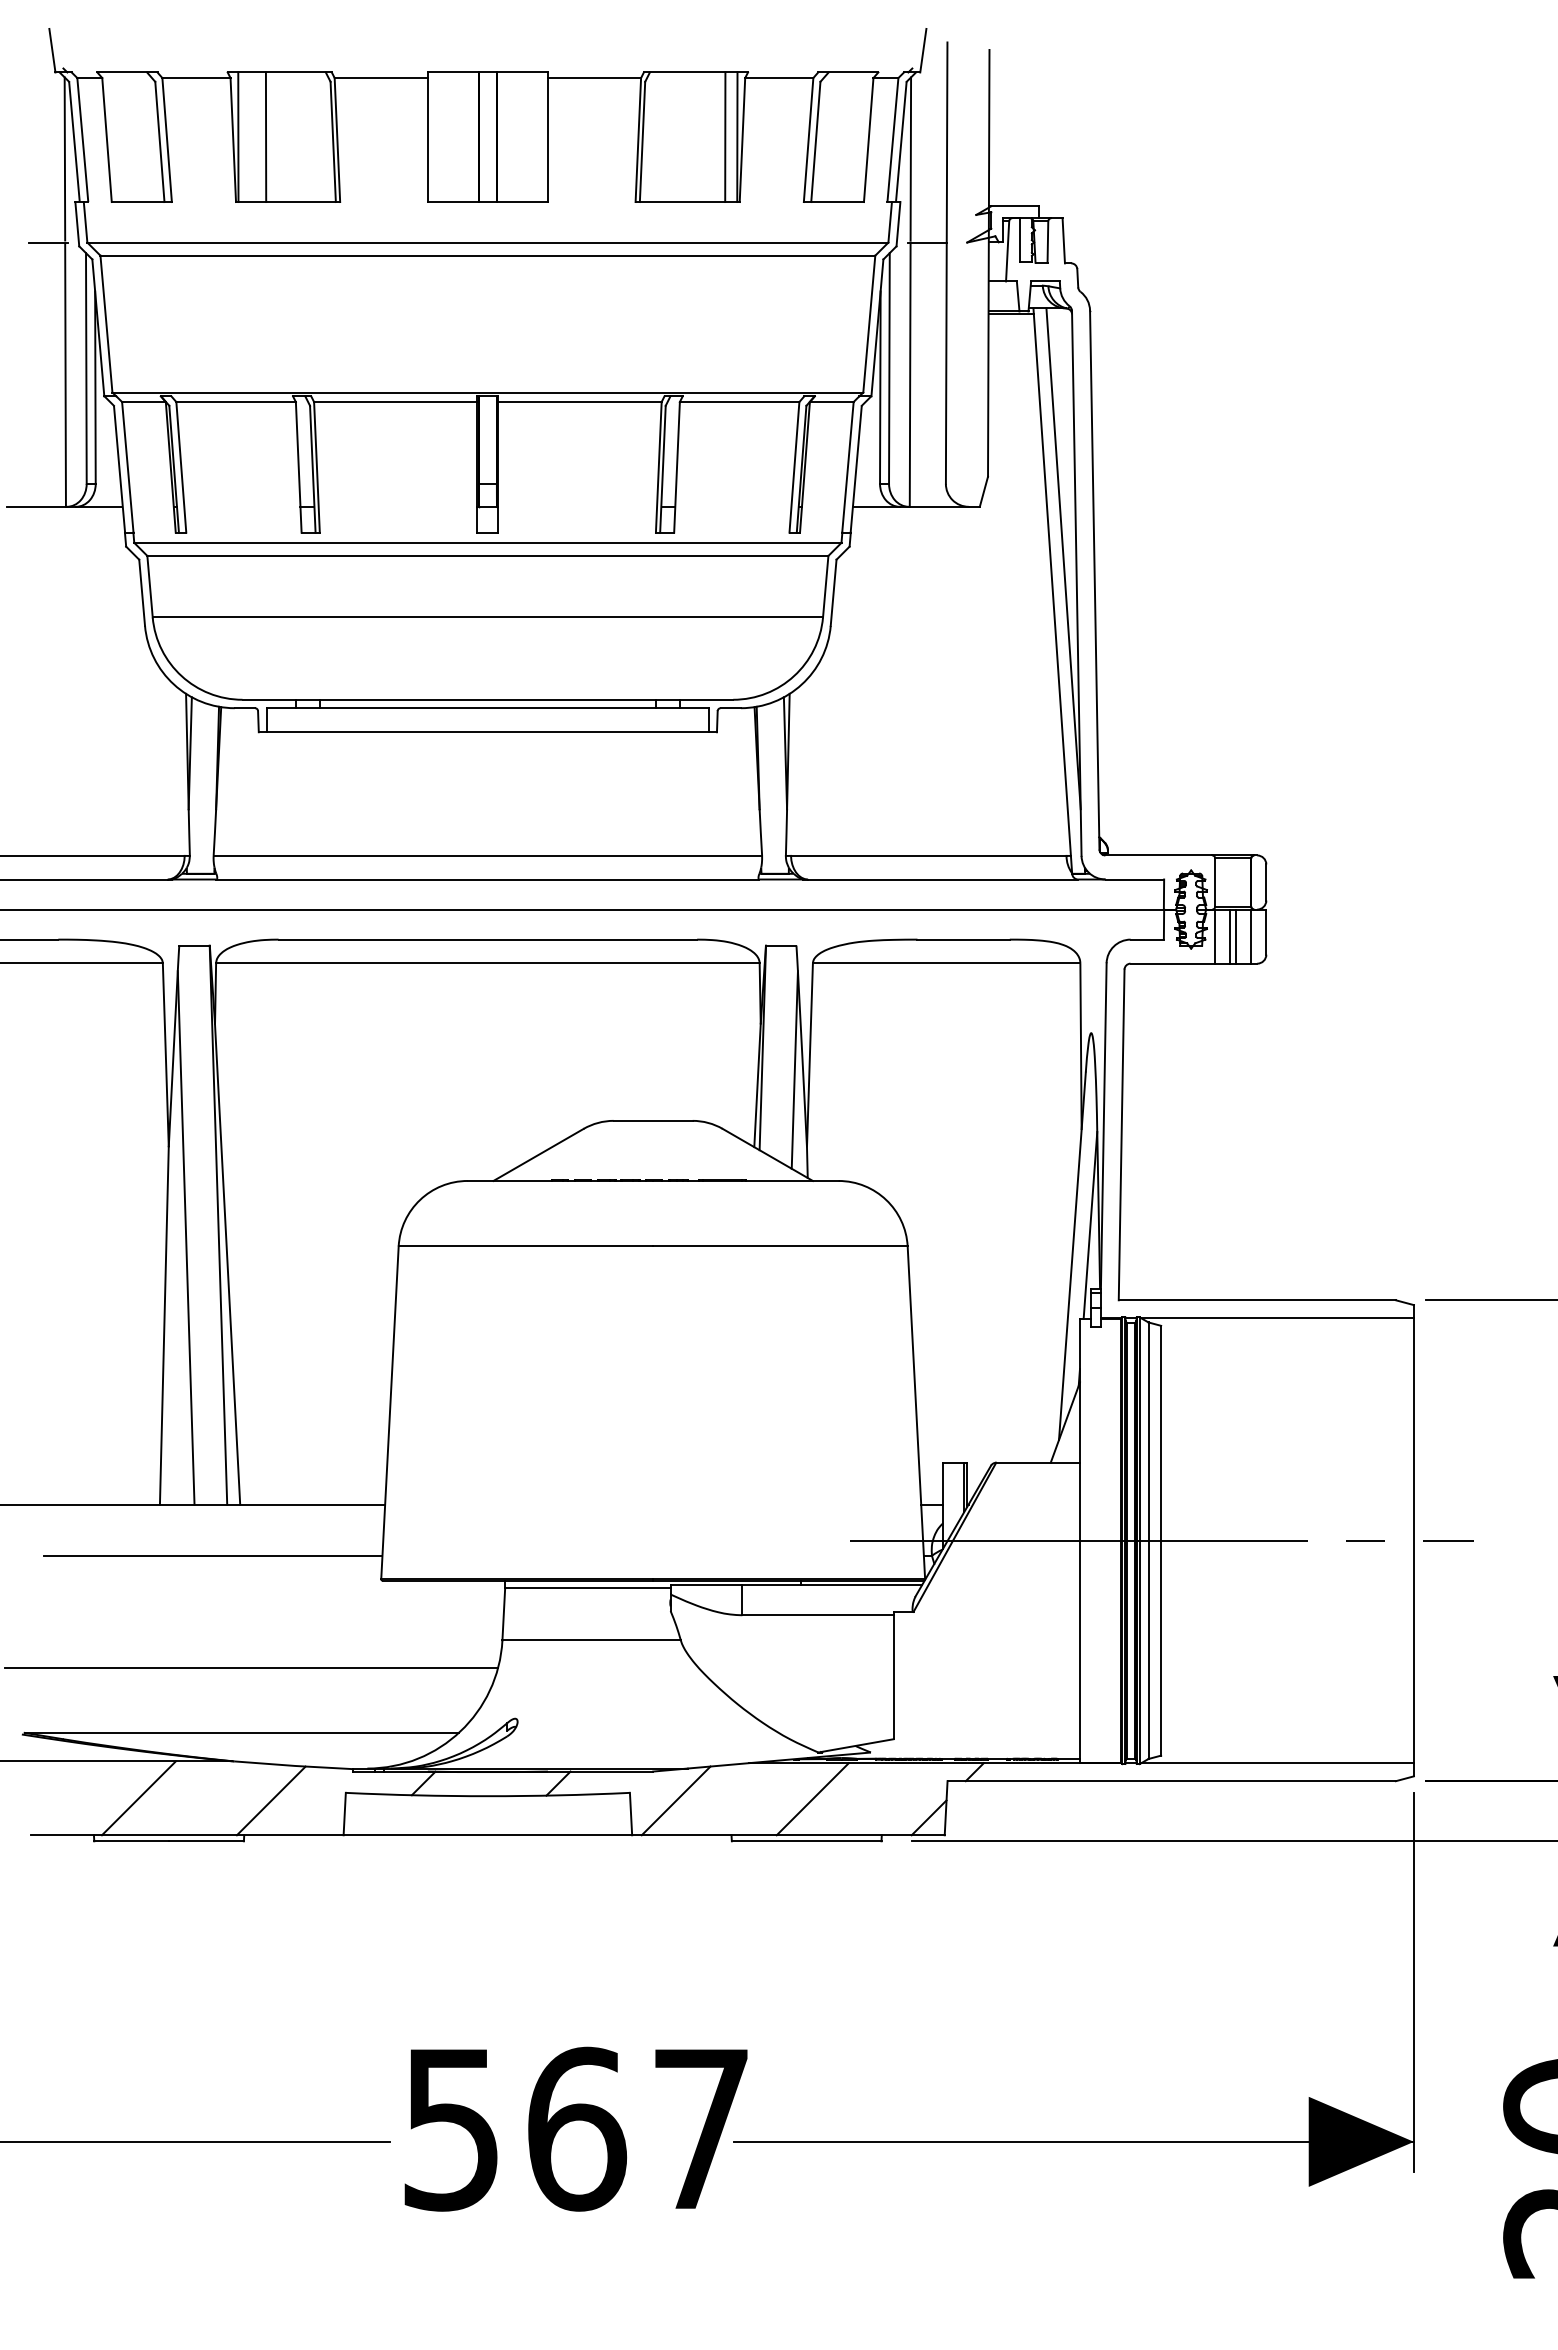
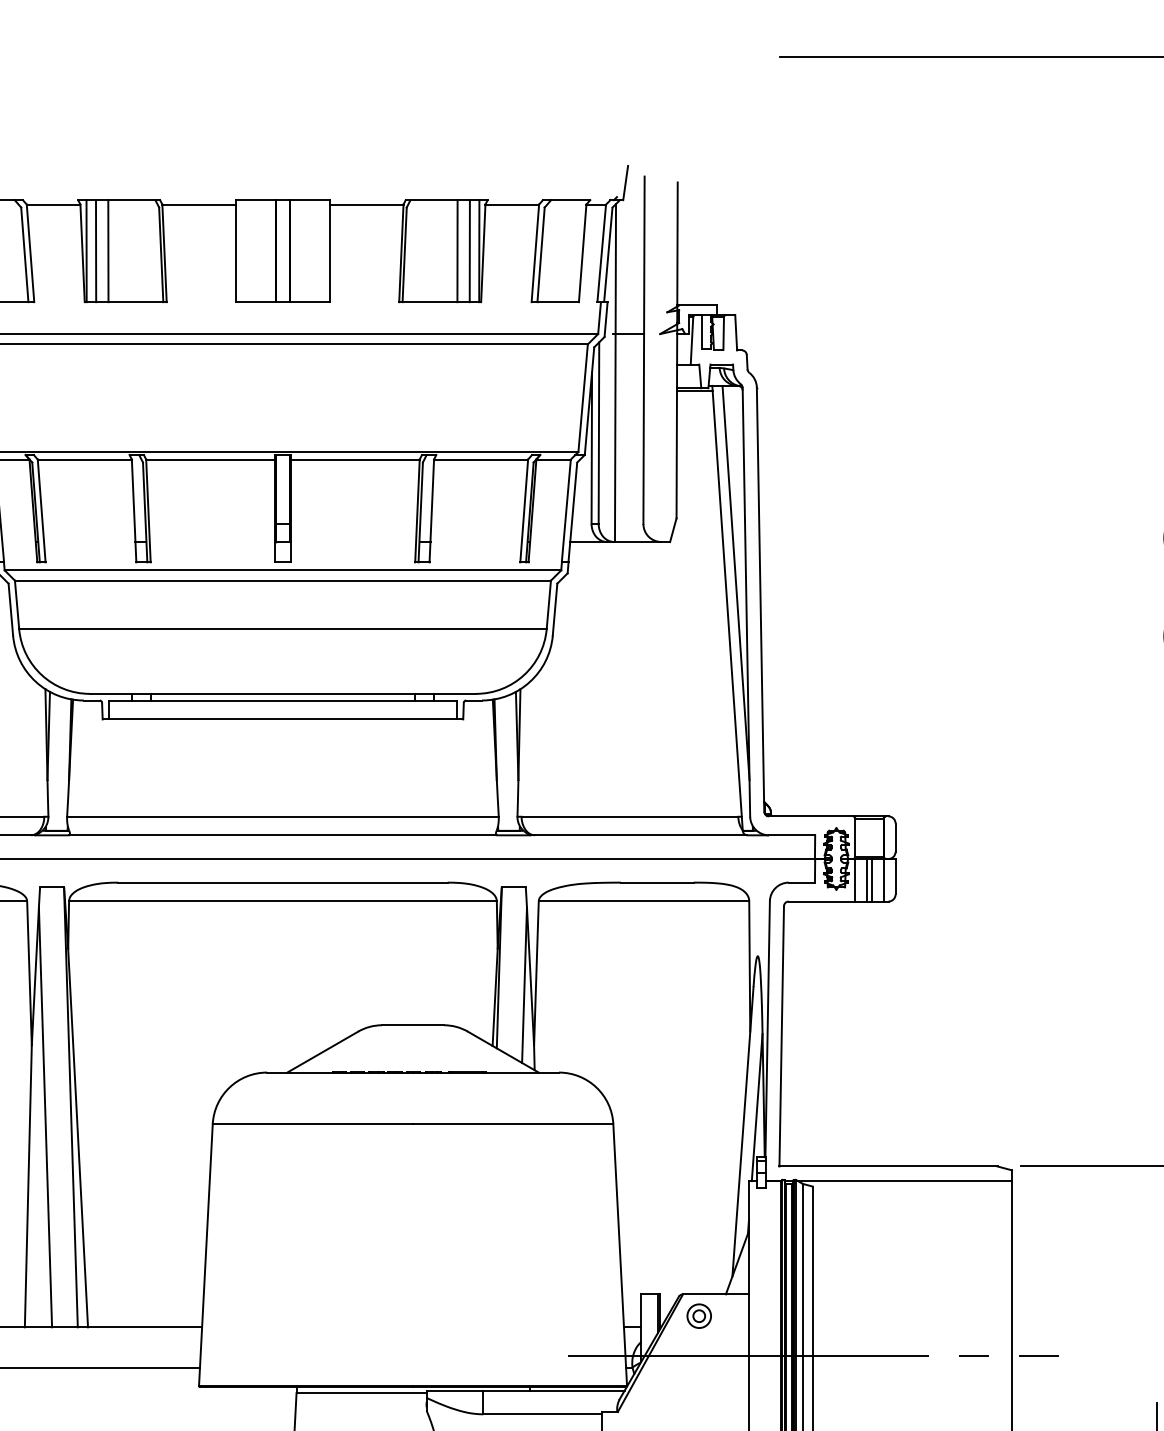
line: (250, 137) -> (96, 251), added
line: (709, 137) -> (457, 251), added
part: (1016, 1490) -> (698, 1316), added

